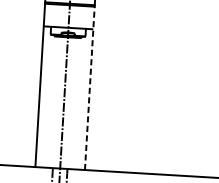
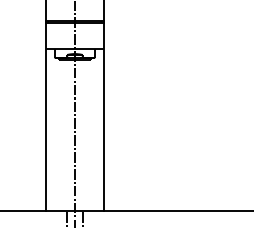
line: (89, 87) -> (103, 116), dashed -> solid

